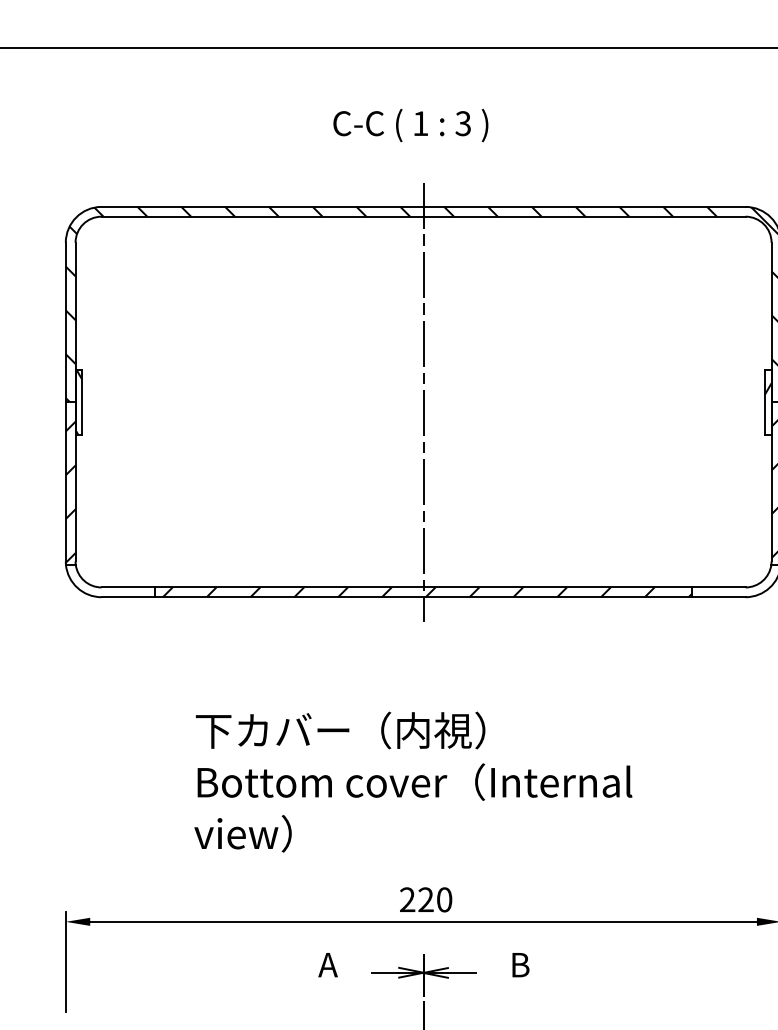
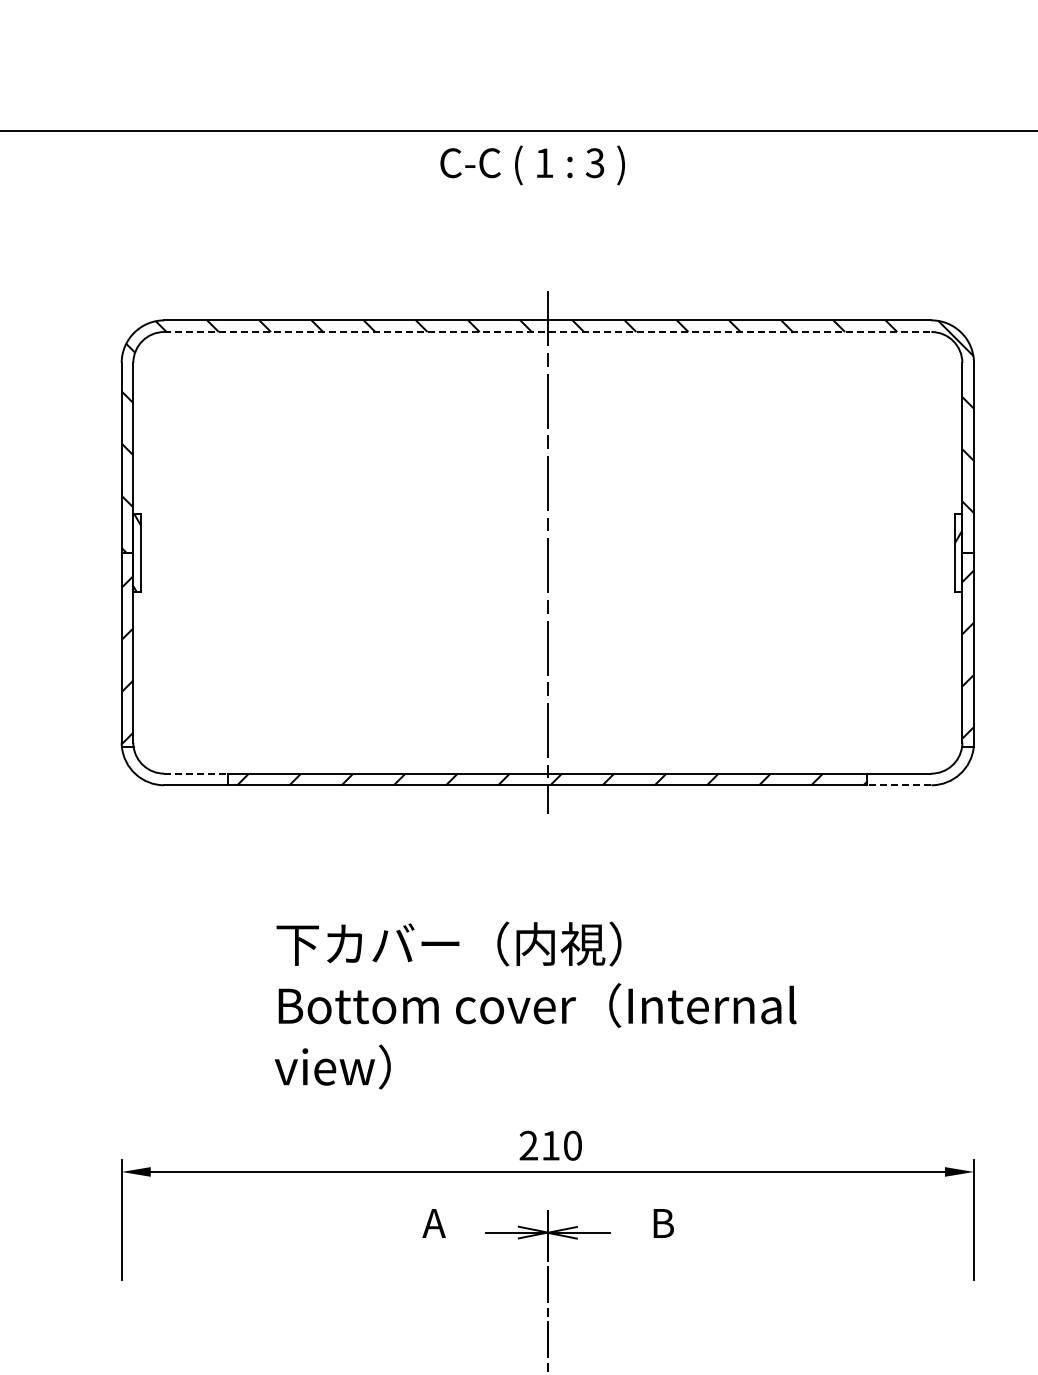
text: (410, 125) -> (532, 165), moved
line: (423, 217) -> (547, 332), solid -> dashed
line: (128, 587) -> (196, 773), solid -> dashed
line: (718, 597) -> (899, 785), solid -> dashed
text: (425, 899) -> (550, 1145), 220 -> 210

